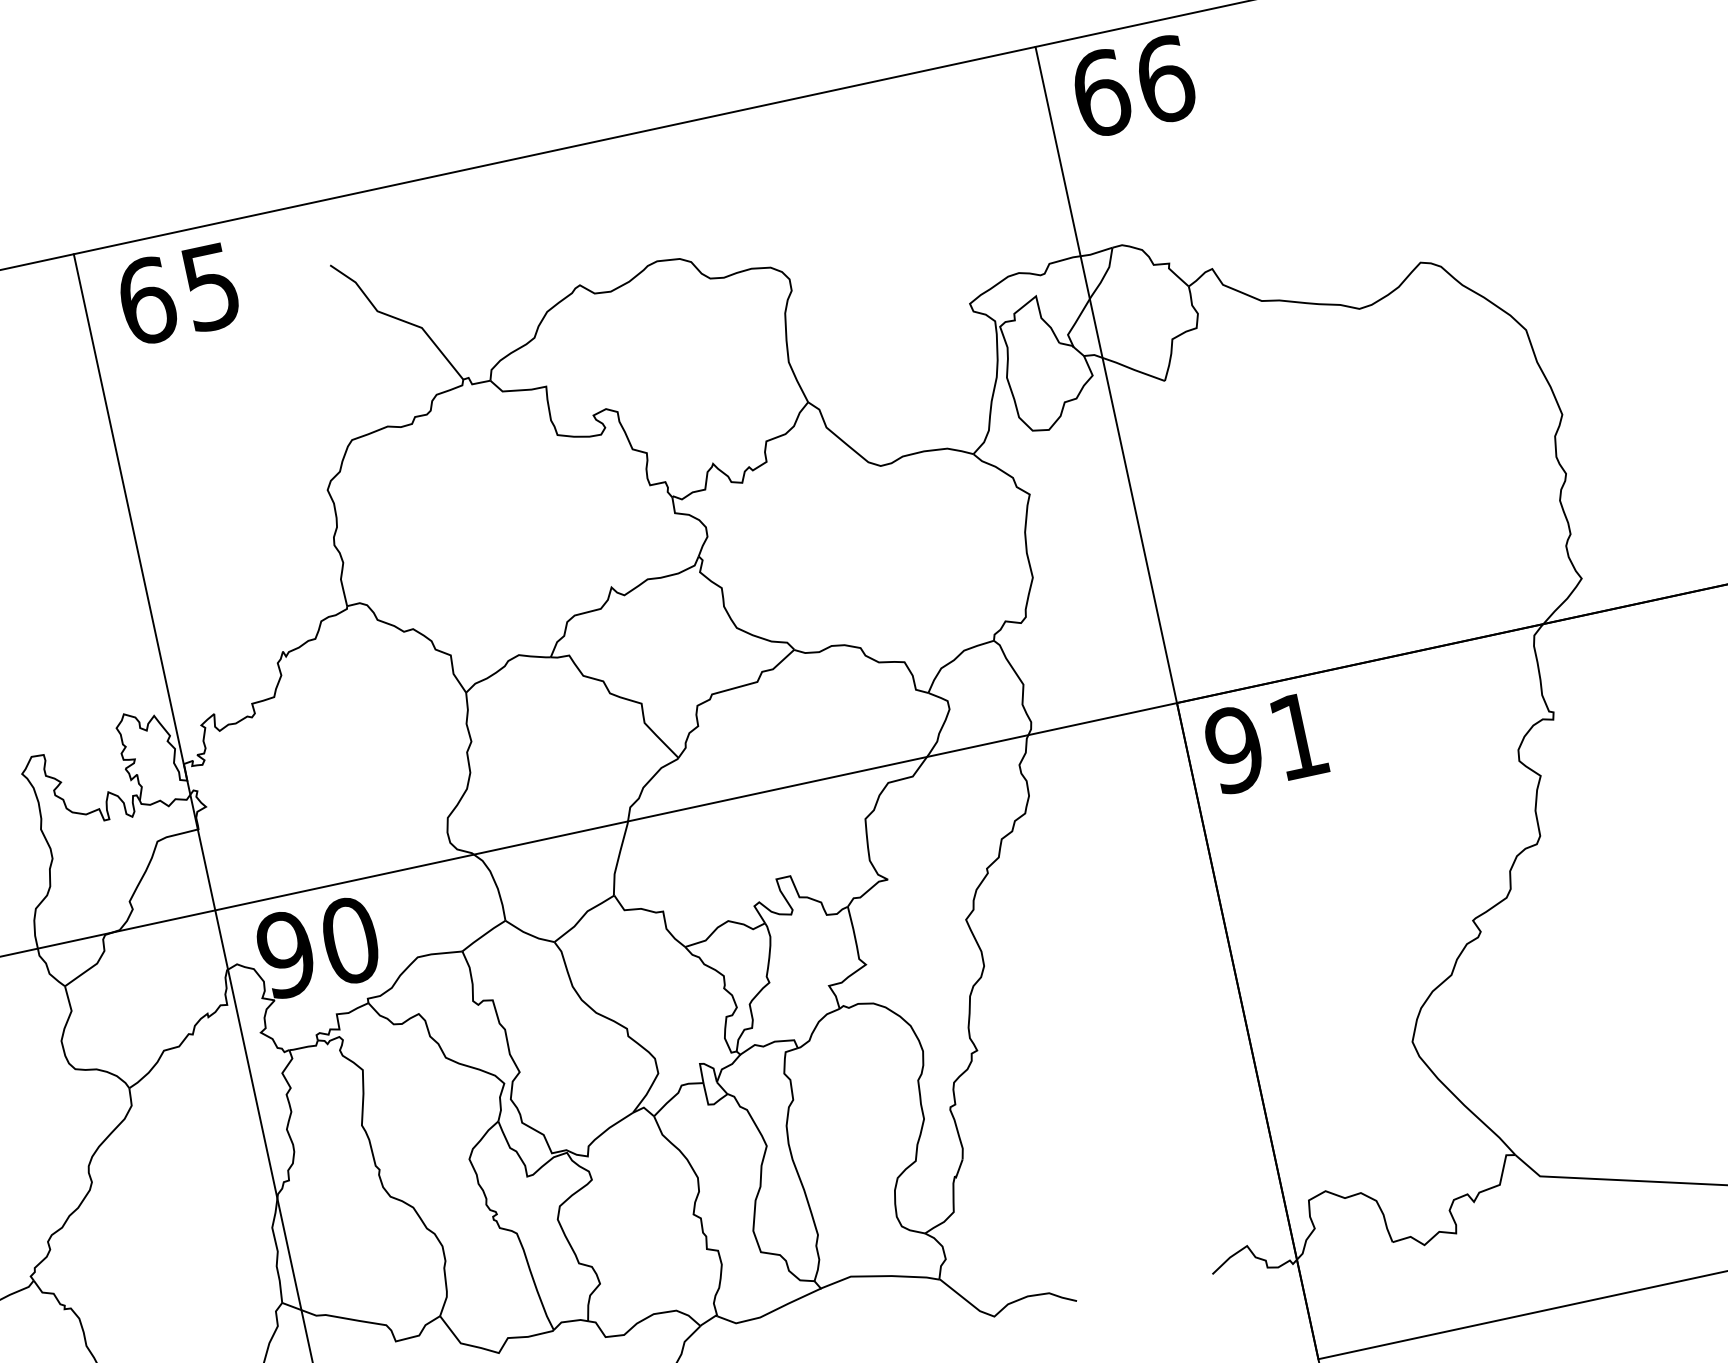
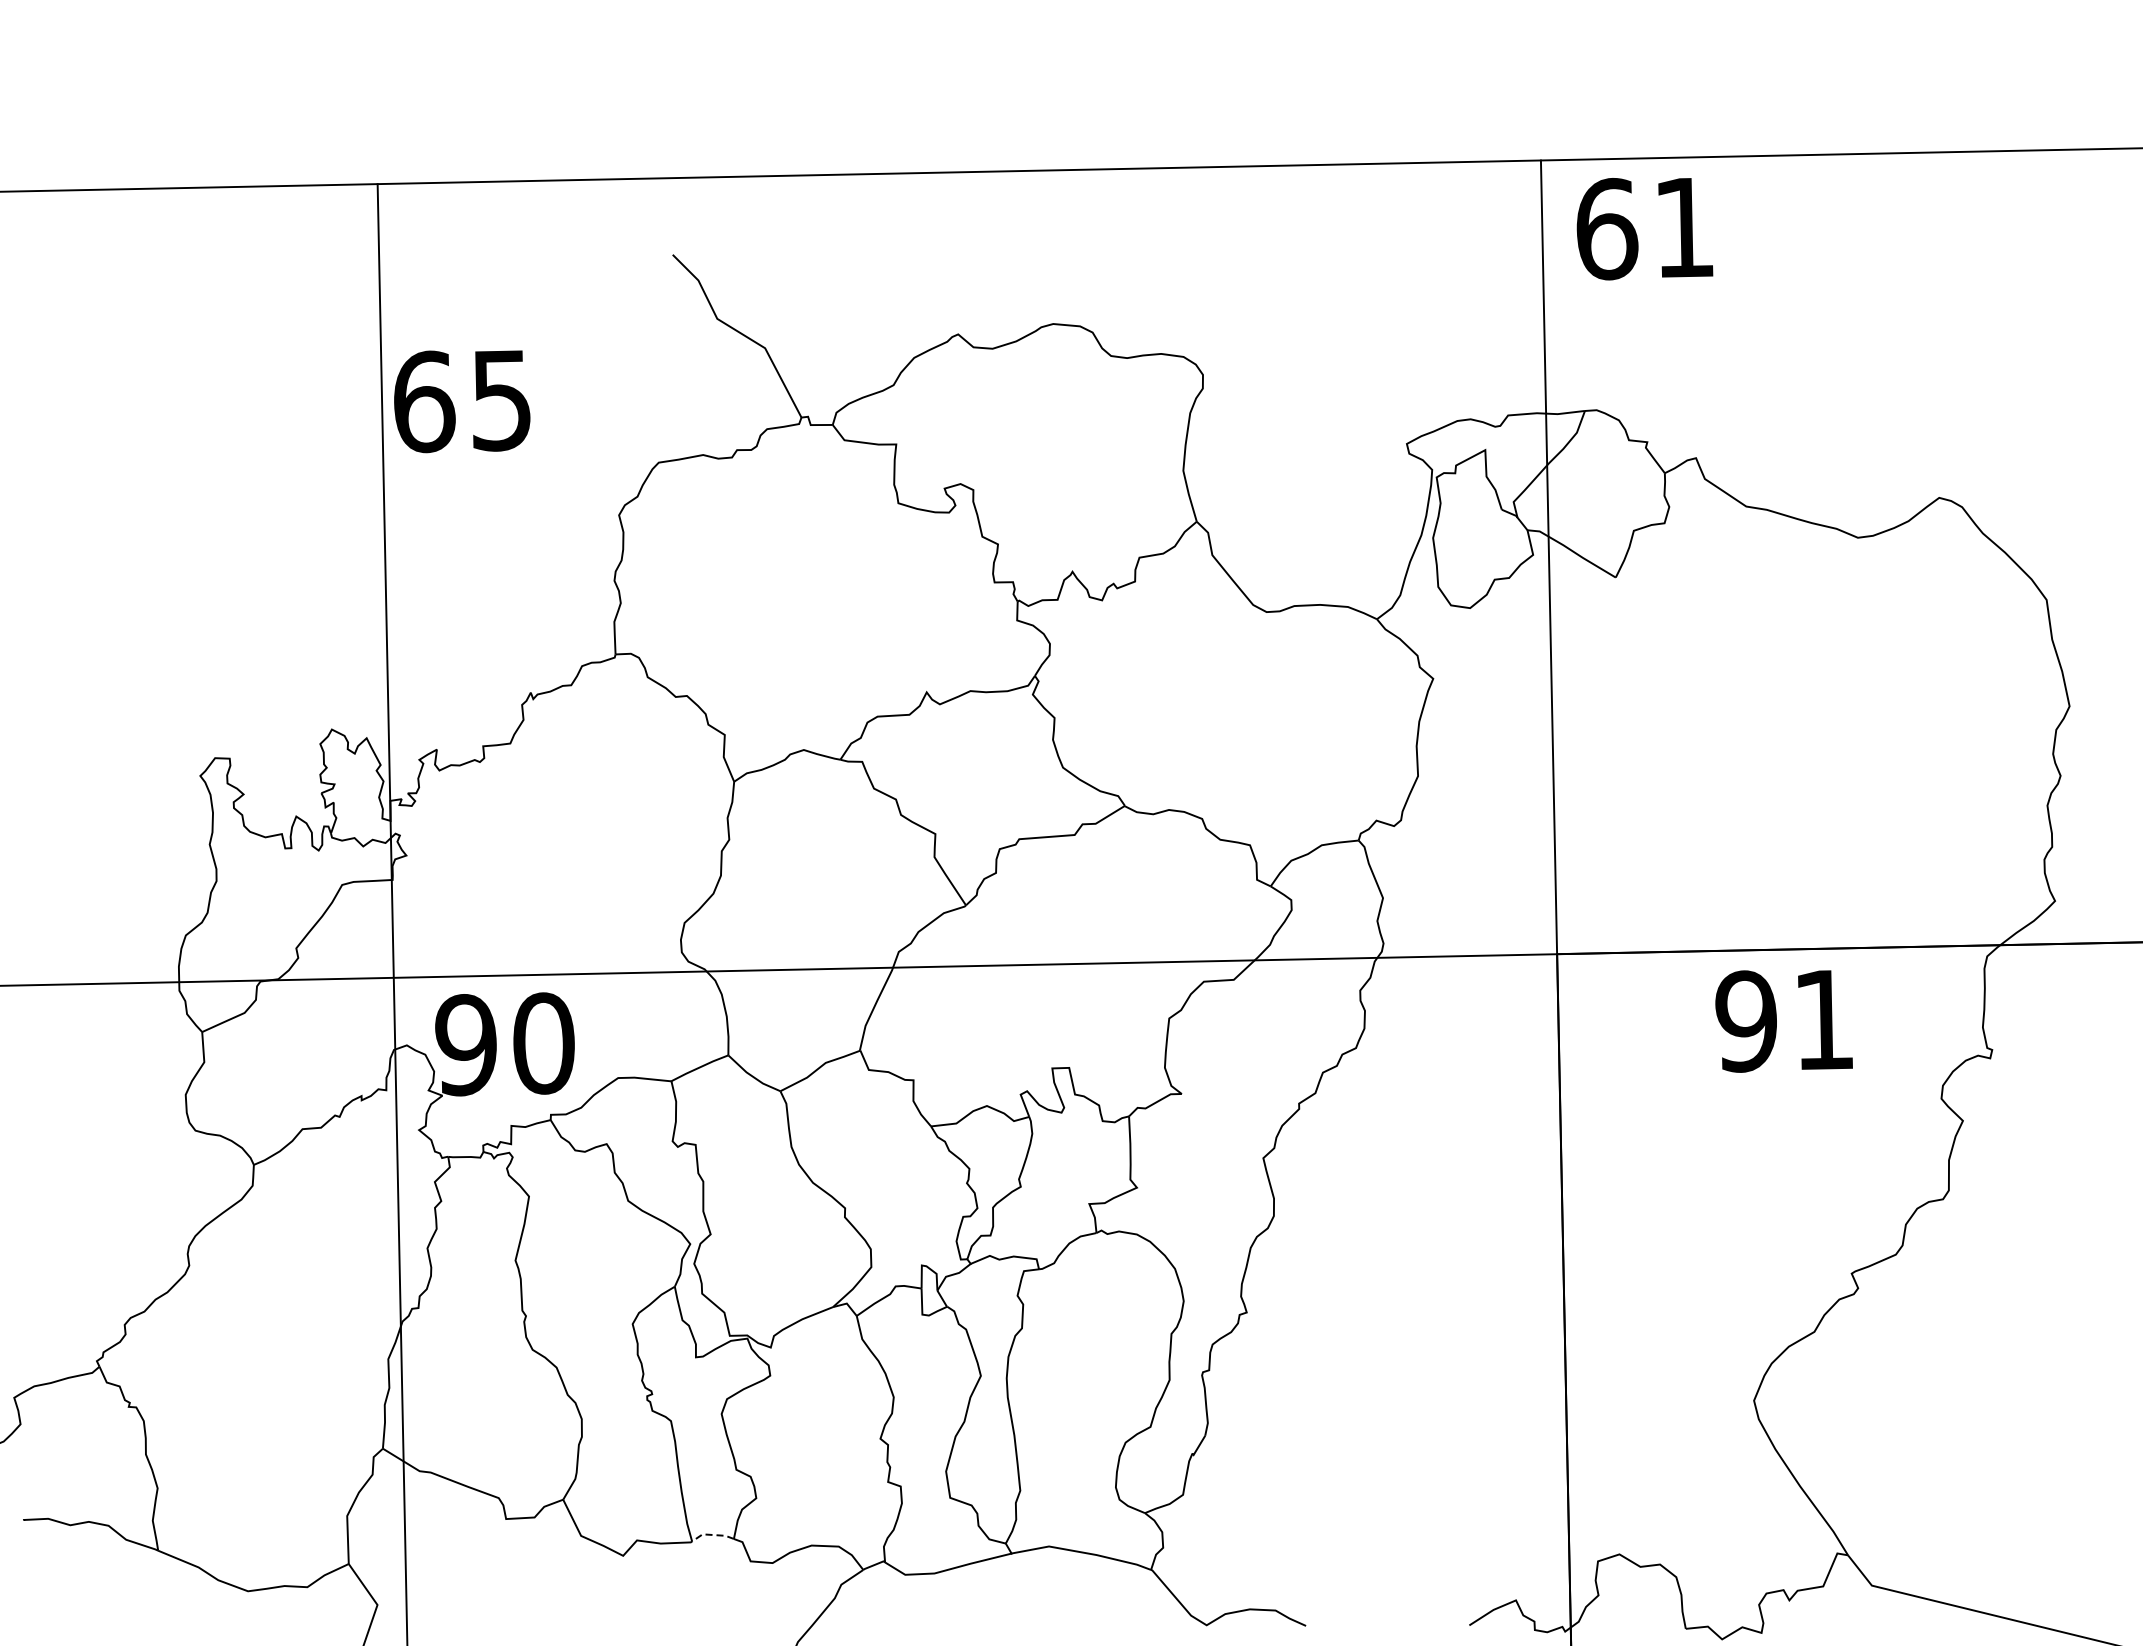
text: (1166, 79) -> (1685, 227), 66 -> 61
text: (178, 294) -> (462, 401), moved
text: (1265, 743) -> (1783, 1021), moved
line: (569, 1320) -> (712, 1534), solid -> dashed

